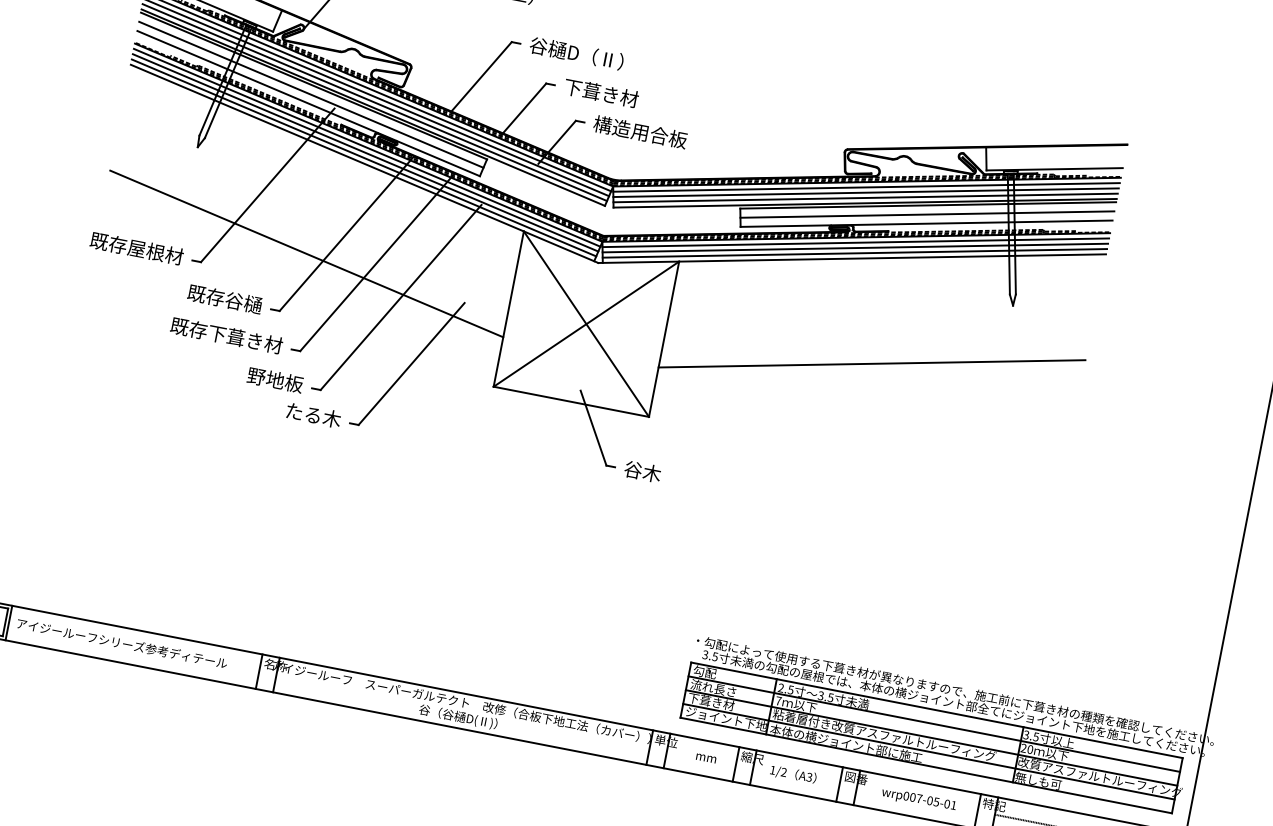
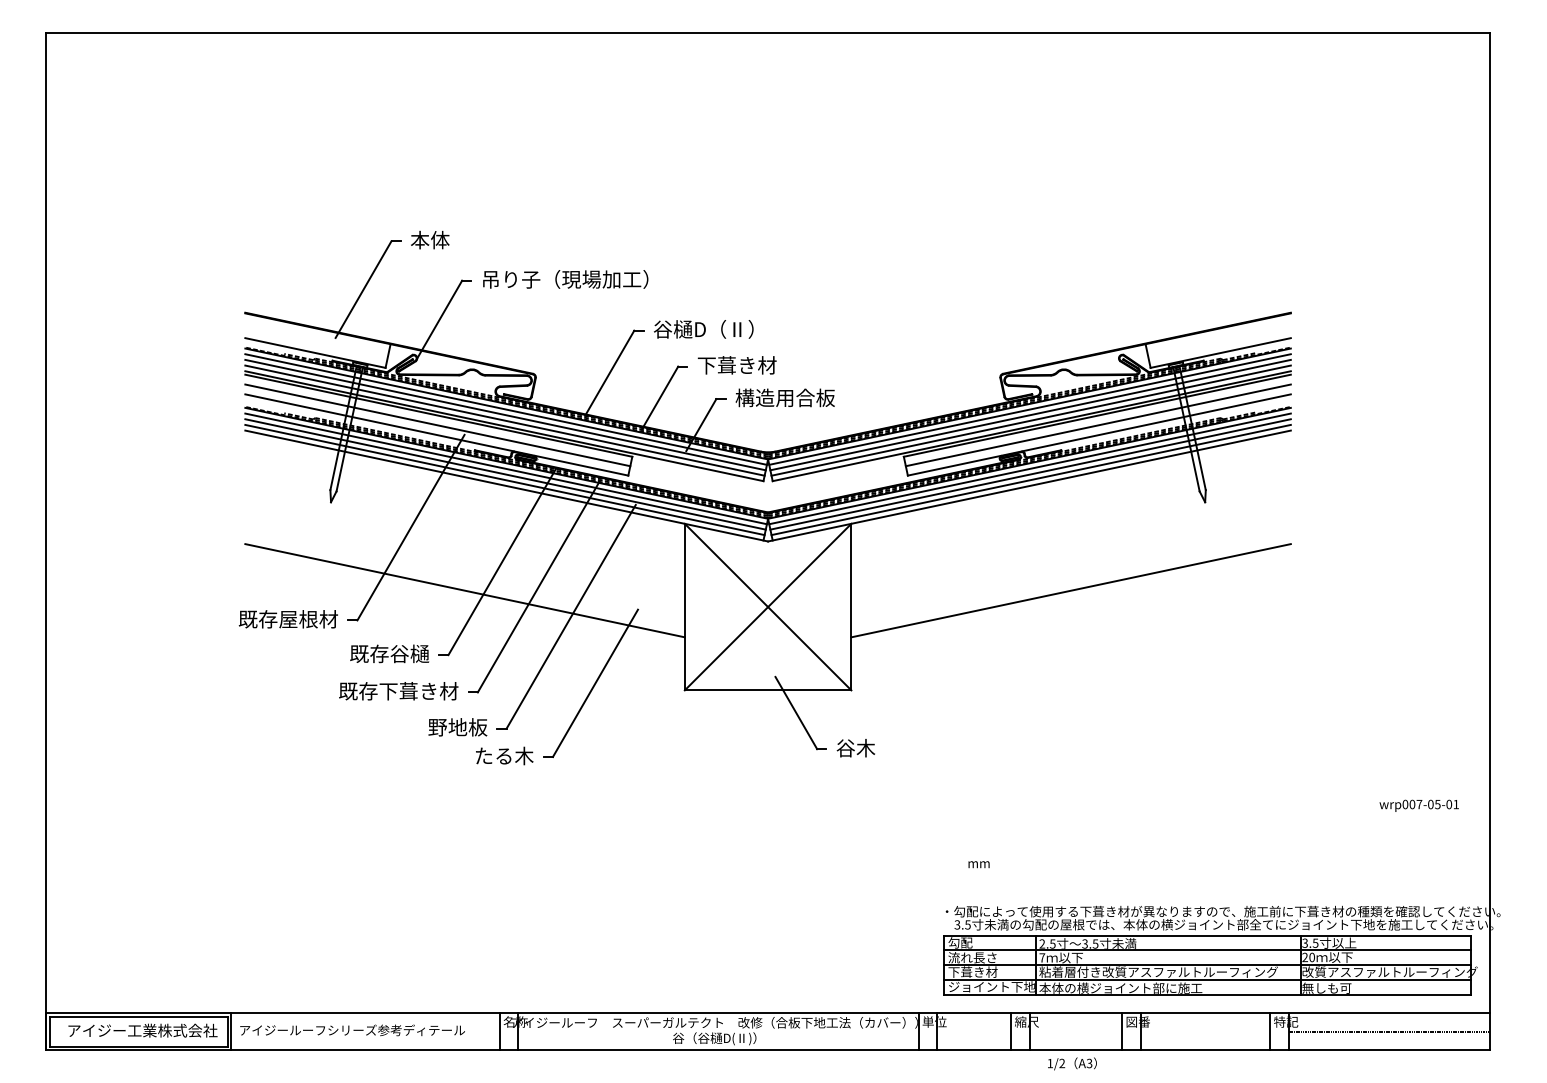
text: (705, 758) -> (978, 864), moved
text: (793, 774) -> (1072, 1063), moved
text: (918, 799) -> (1418, 805), moved

